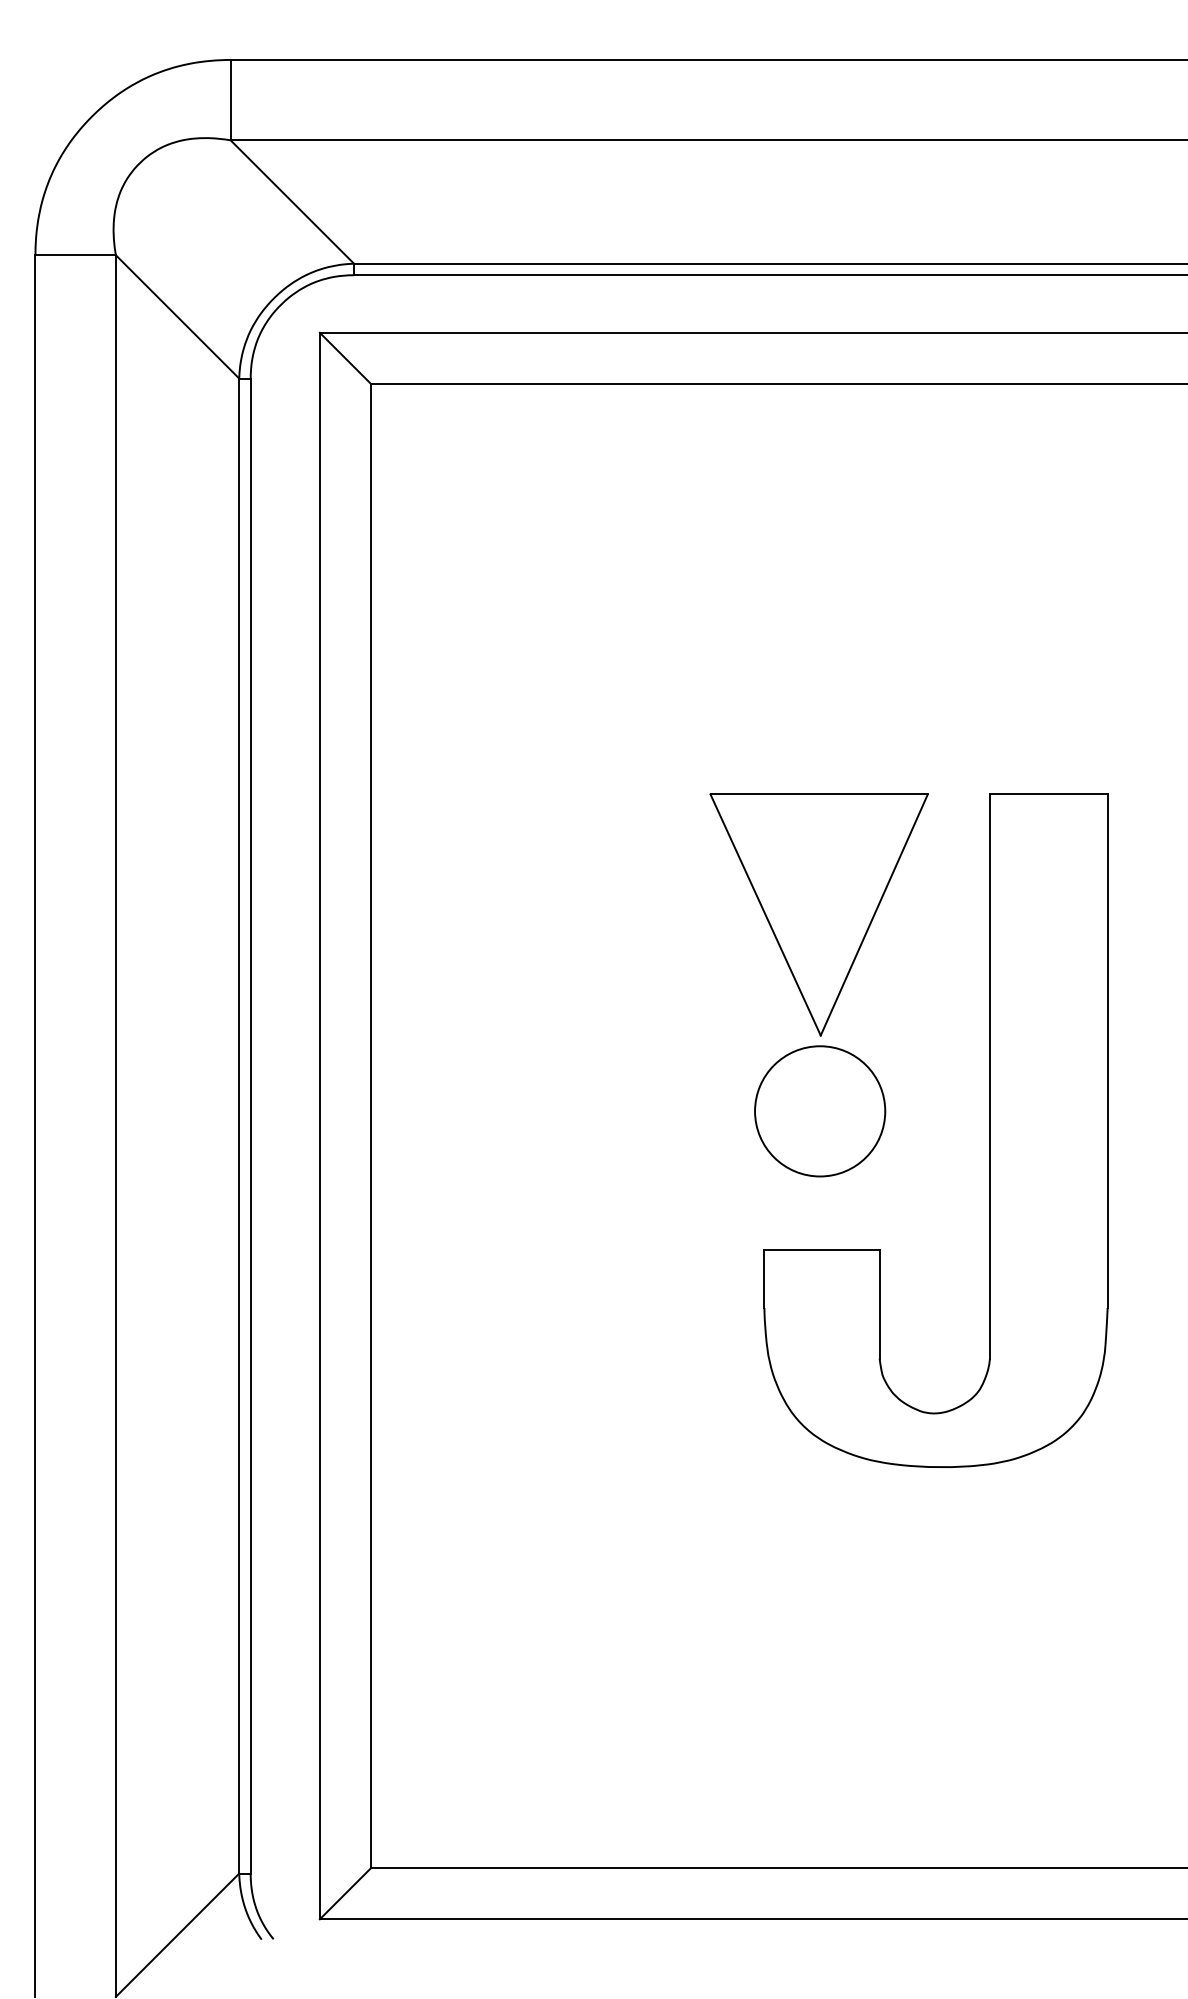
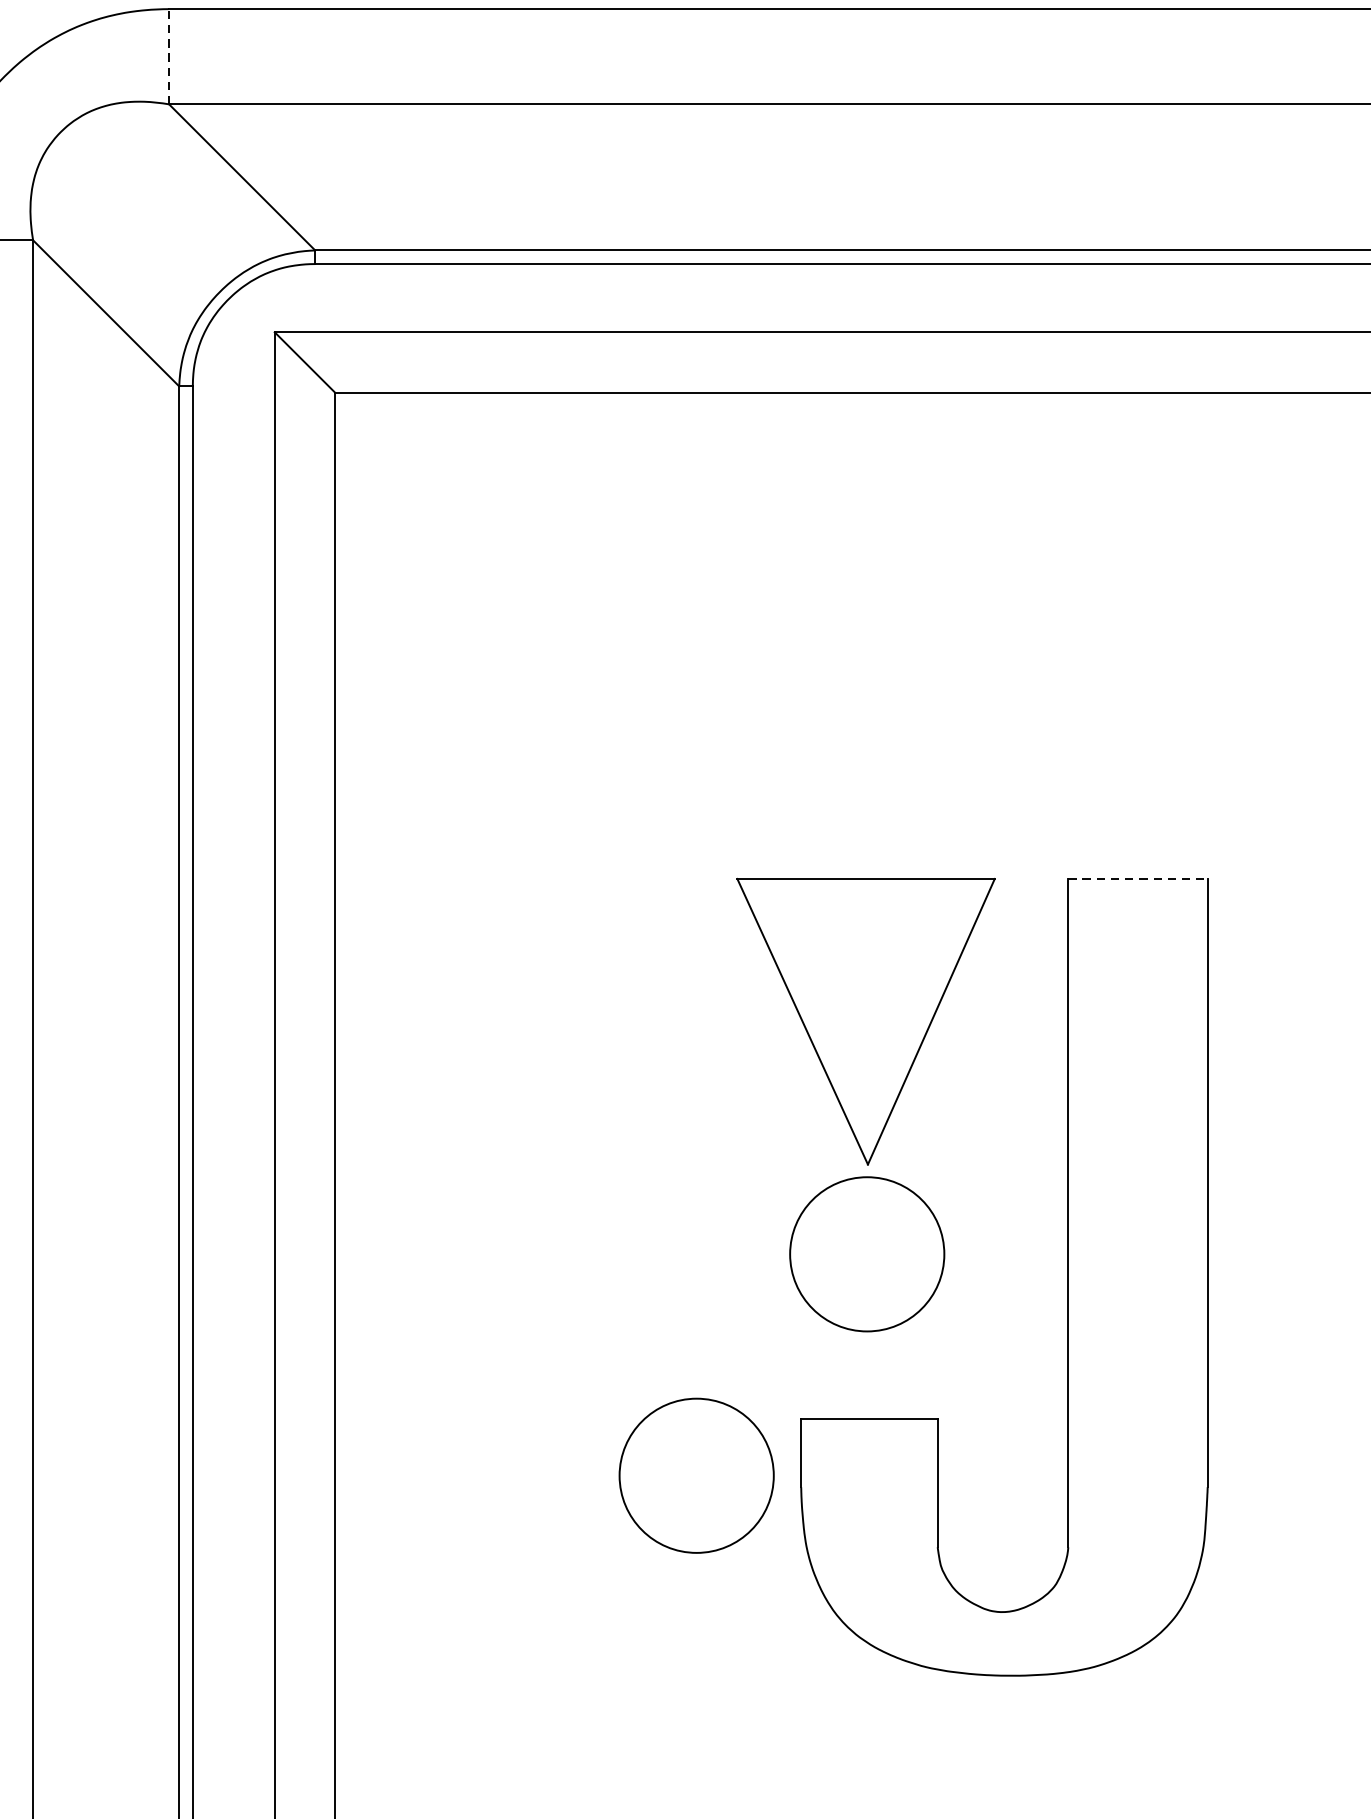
line: (230, 99) -> (168, 55), solid -> dashed
line: (1048, 794) -> (1137, 879), solid -> dashed
circle: (676, 1298) -> (697, 1475), added

